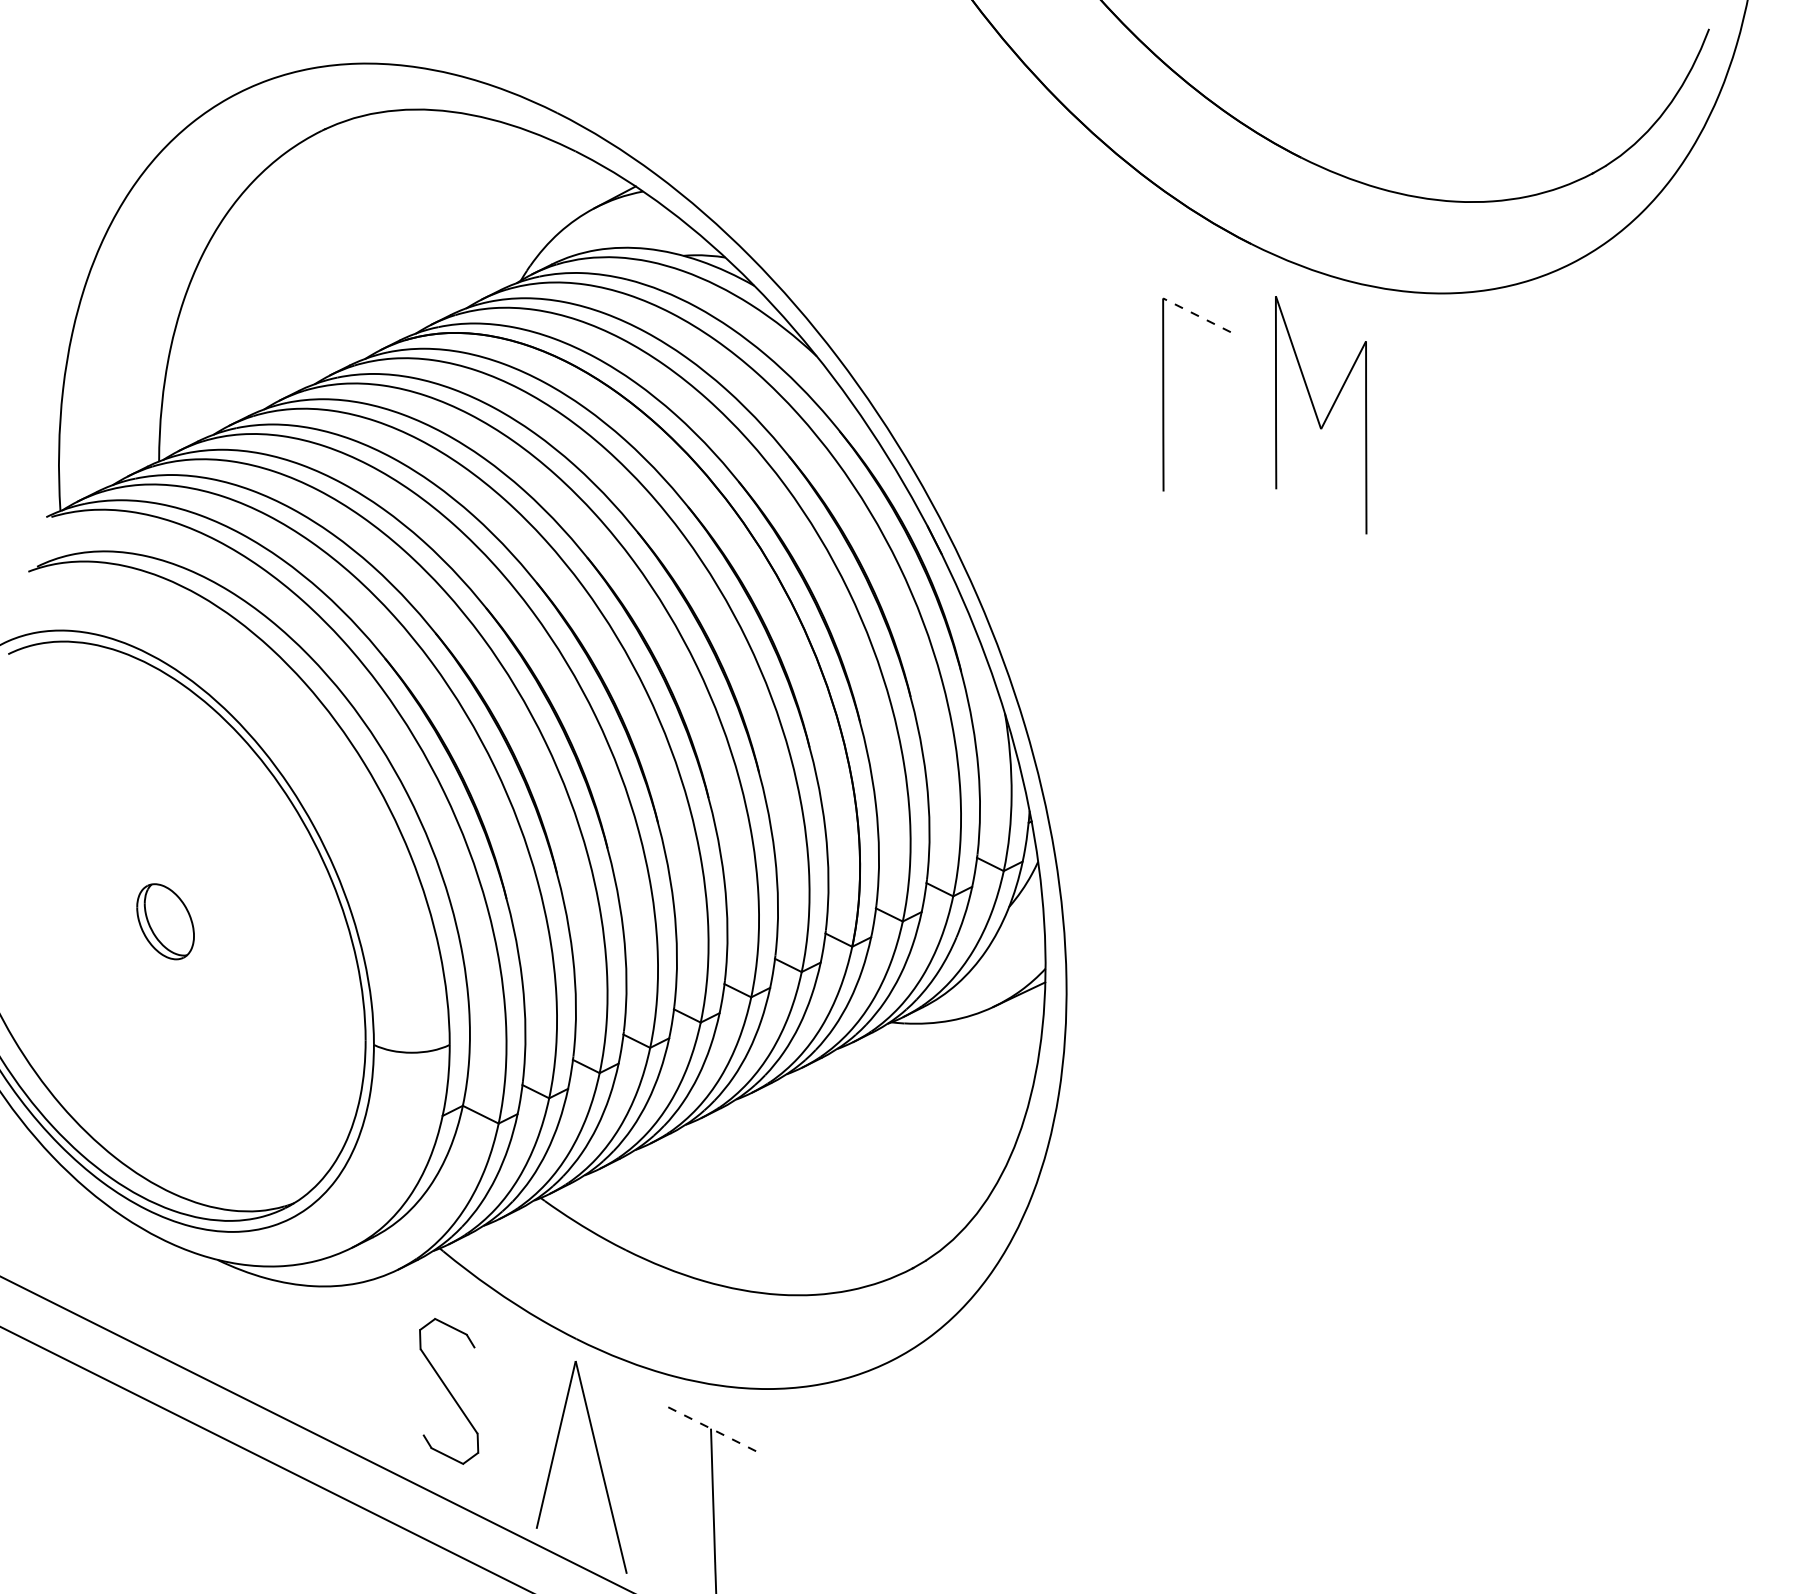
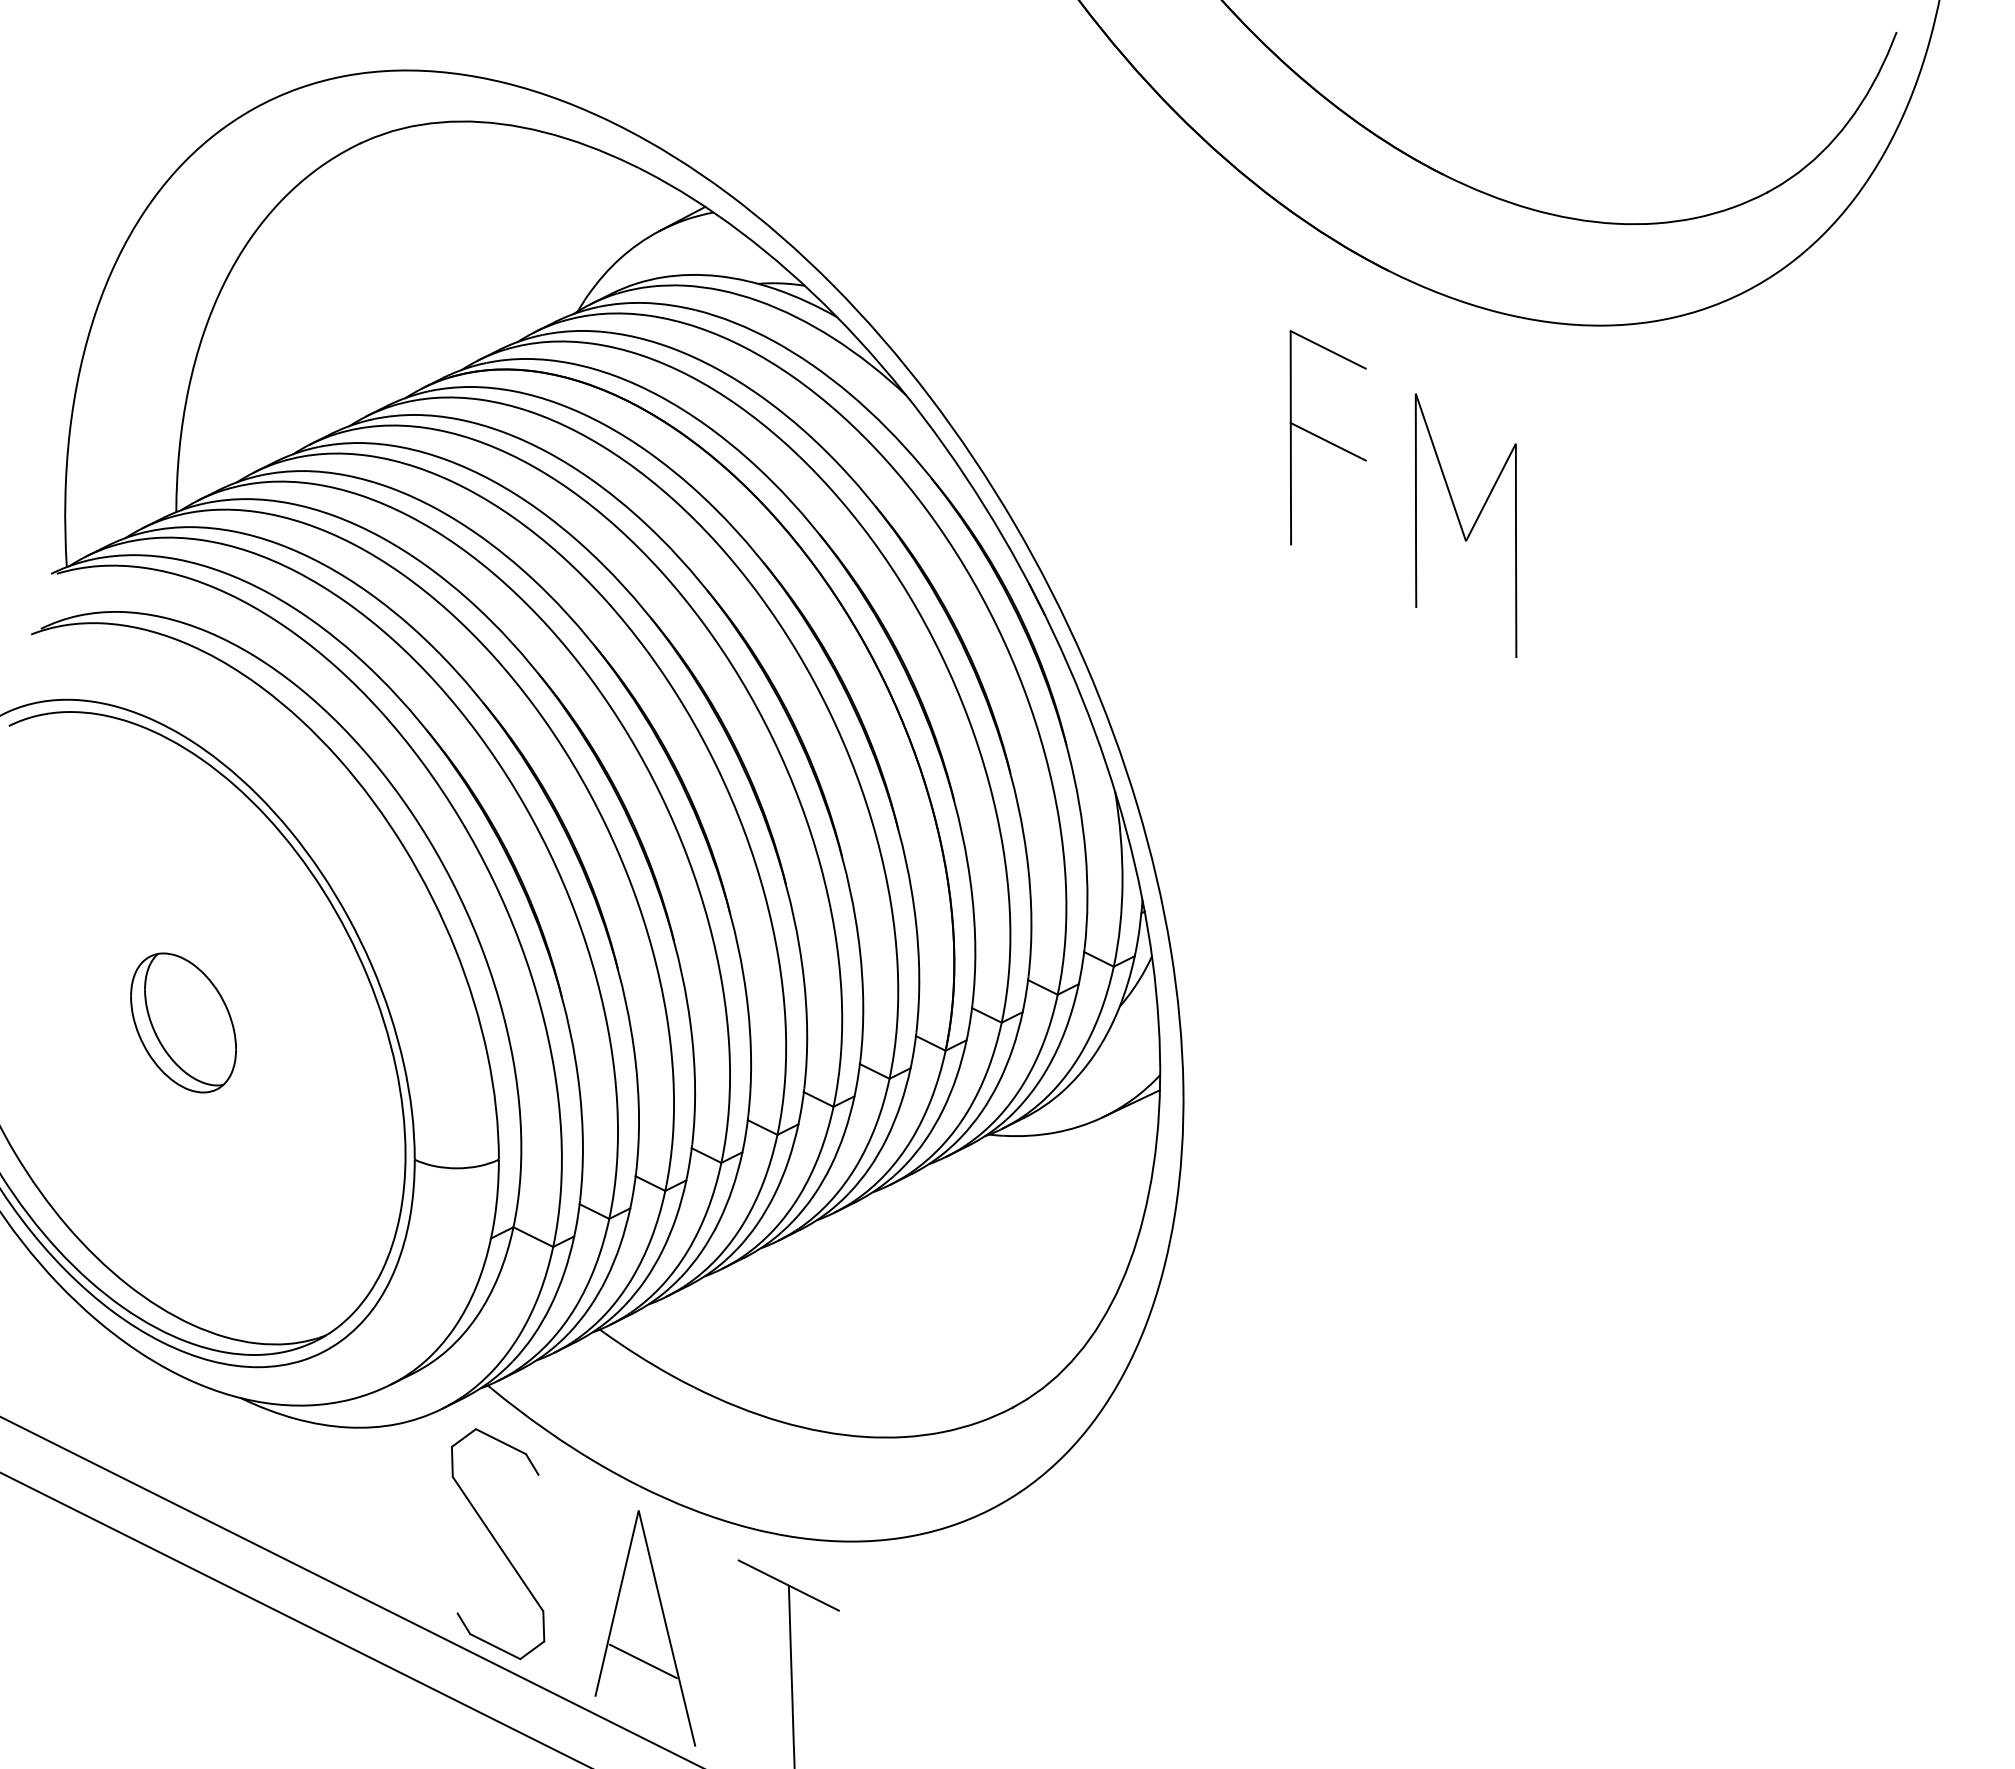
line: (1197, 314) -> (1328, 349), dashed -> solid
line: (1196, 397) -> (1327, 441), added
part: (1320, 414) -> (1465, 525), moved
part: (165, 921) -> (183, 1022), size x1.67
part: (449, 1391) -> (498, 1544), size x1.43
line: (710, 1428) -> (788, 1585), dashed -> solid
line: (579, 1497) -> (642, 1661), added

